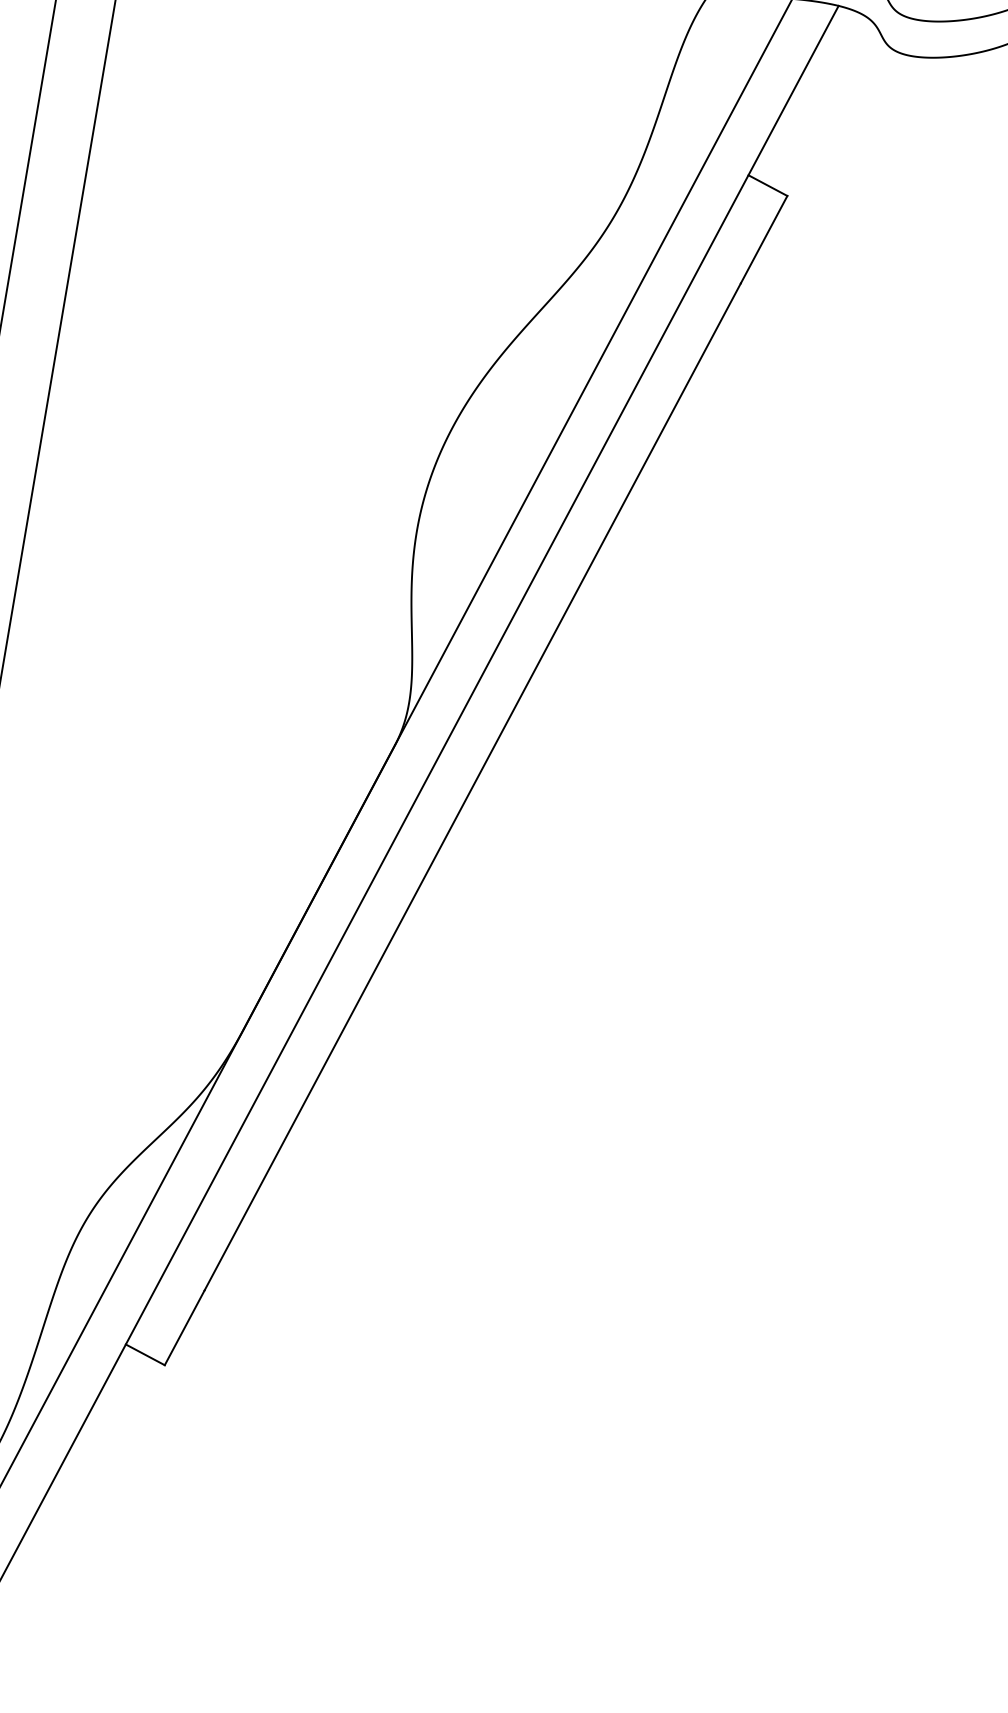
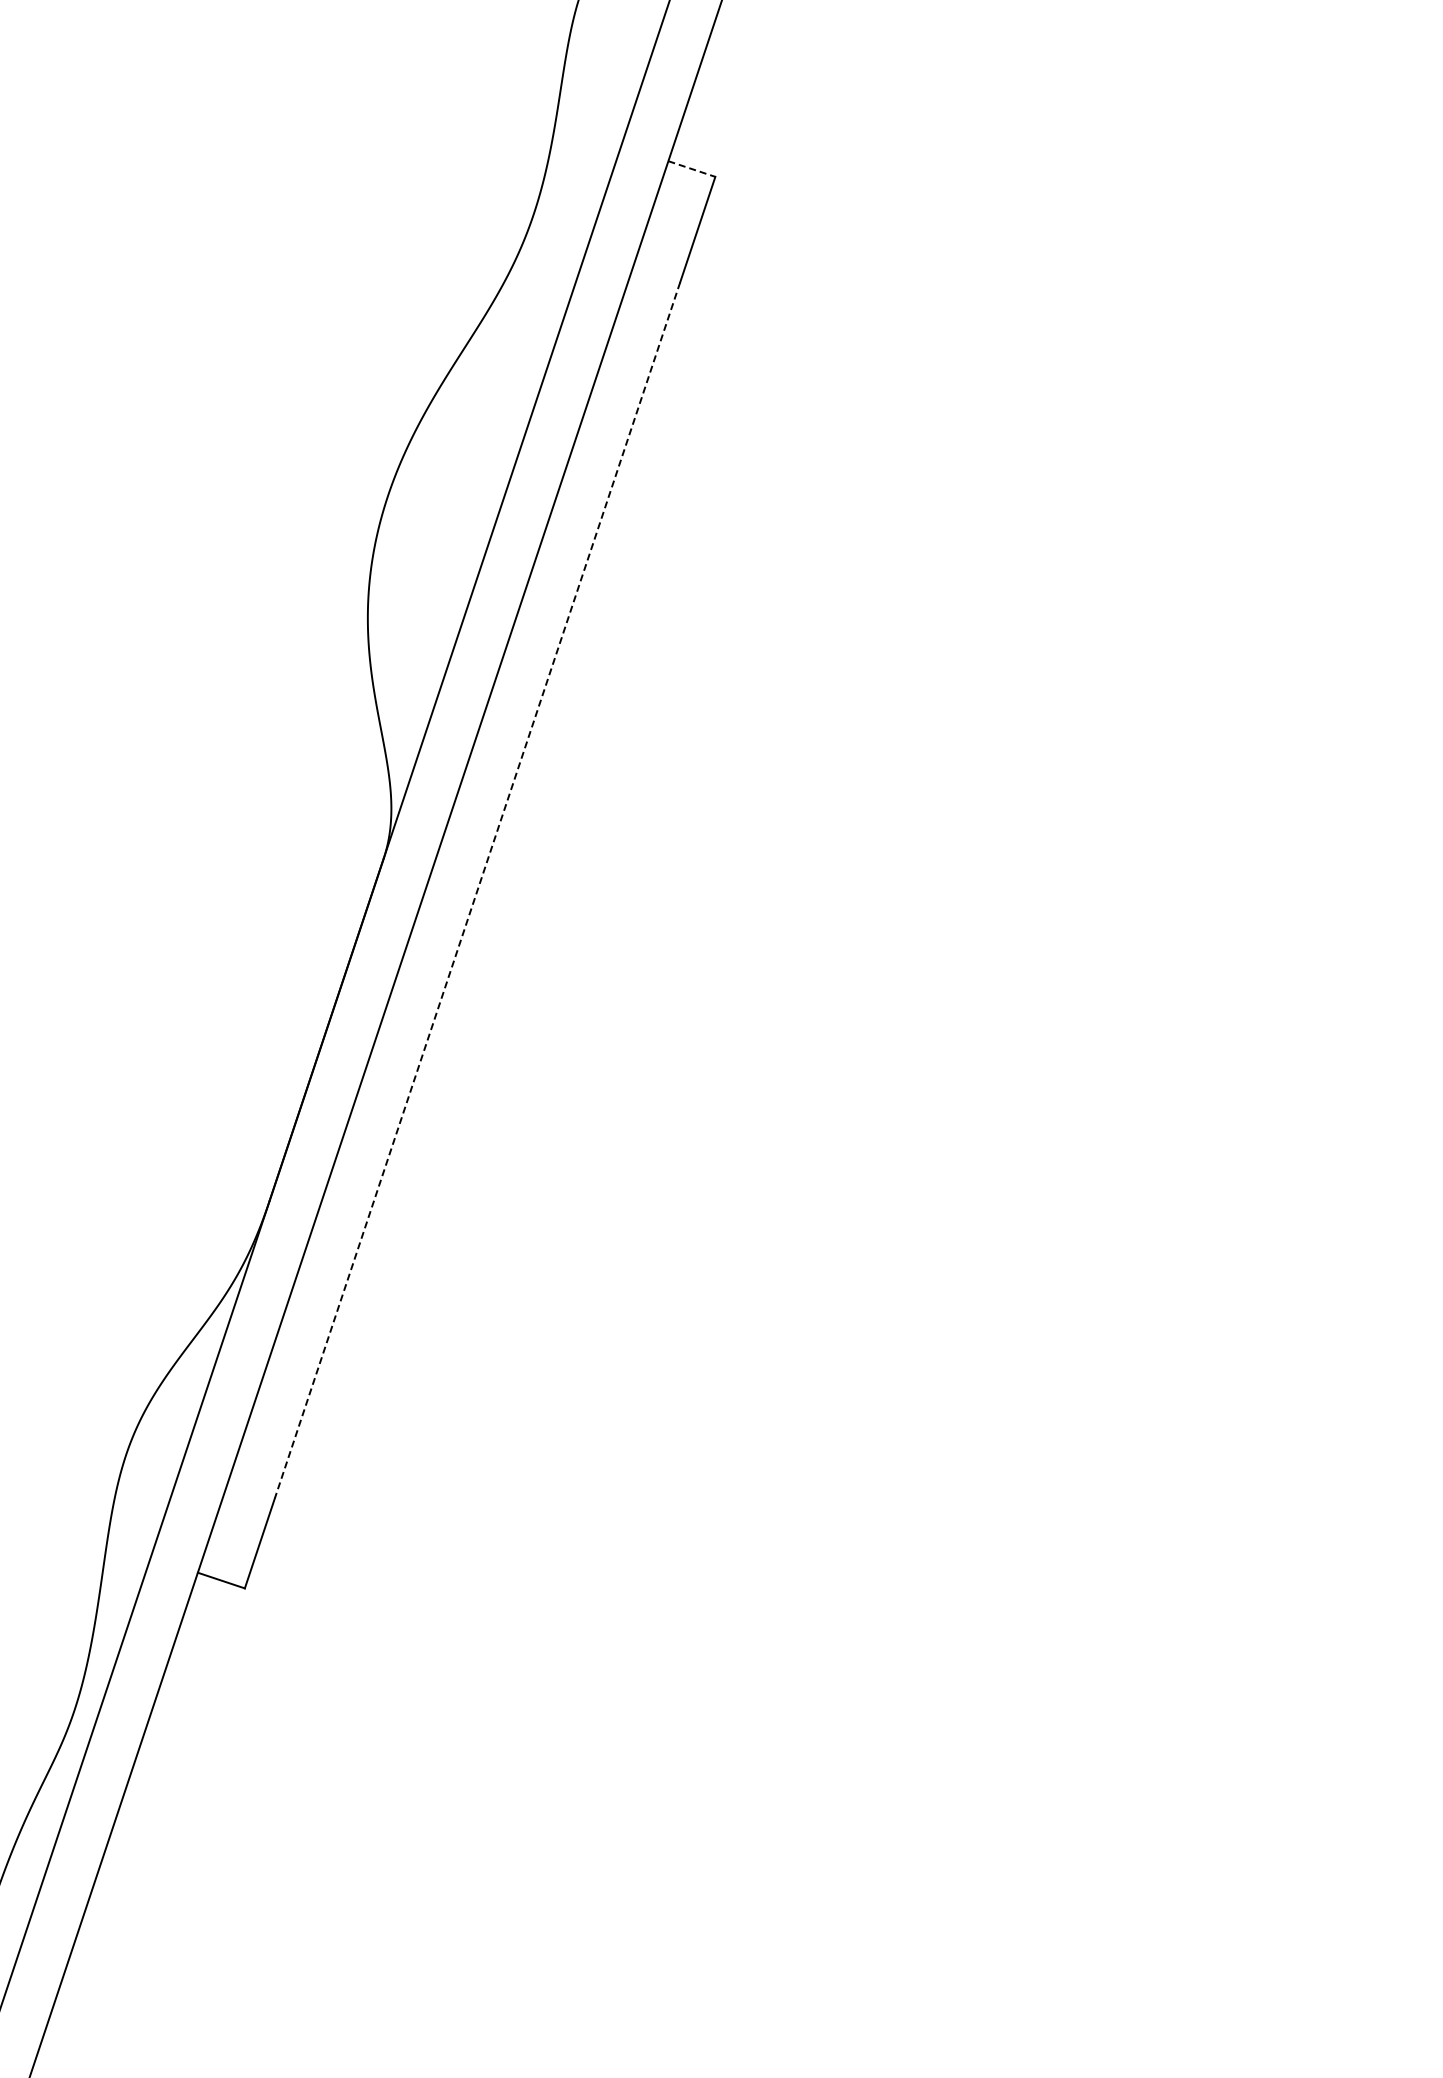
line: (767, 185) -> (691, 169), solid -> dashed
line: (472, 787) -> (477, 890), solid -> dashed

